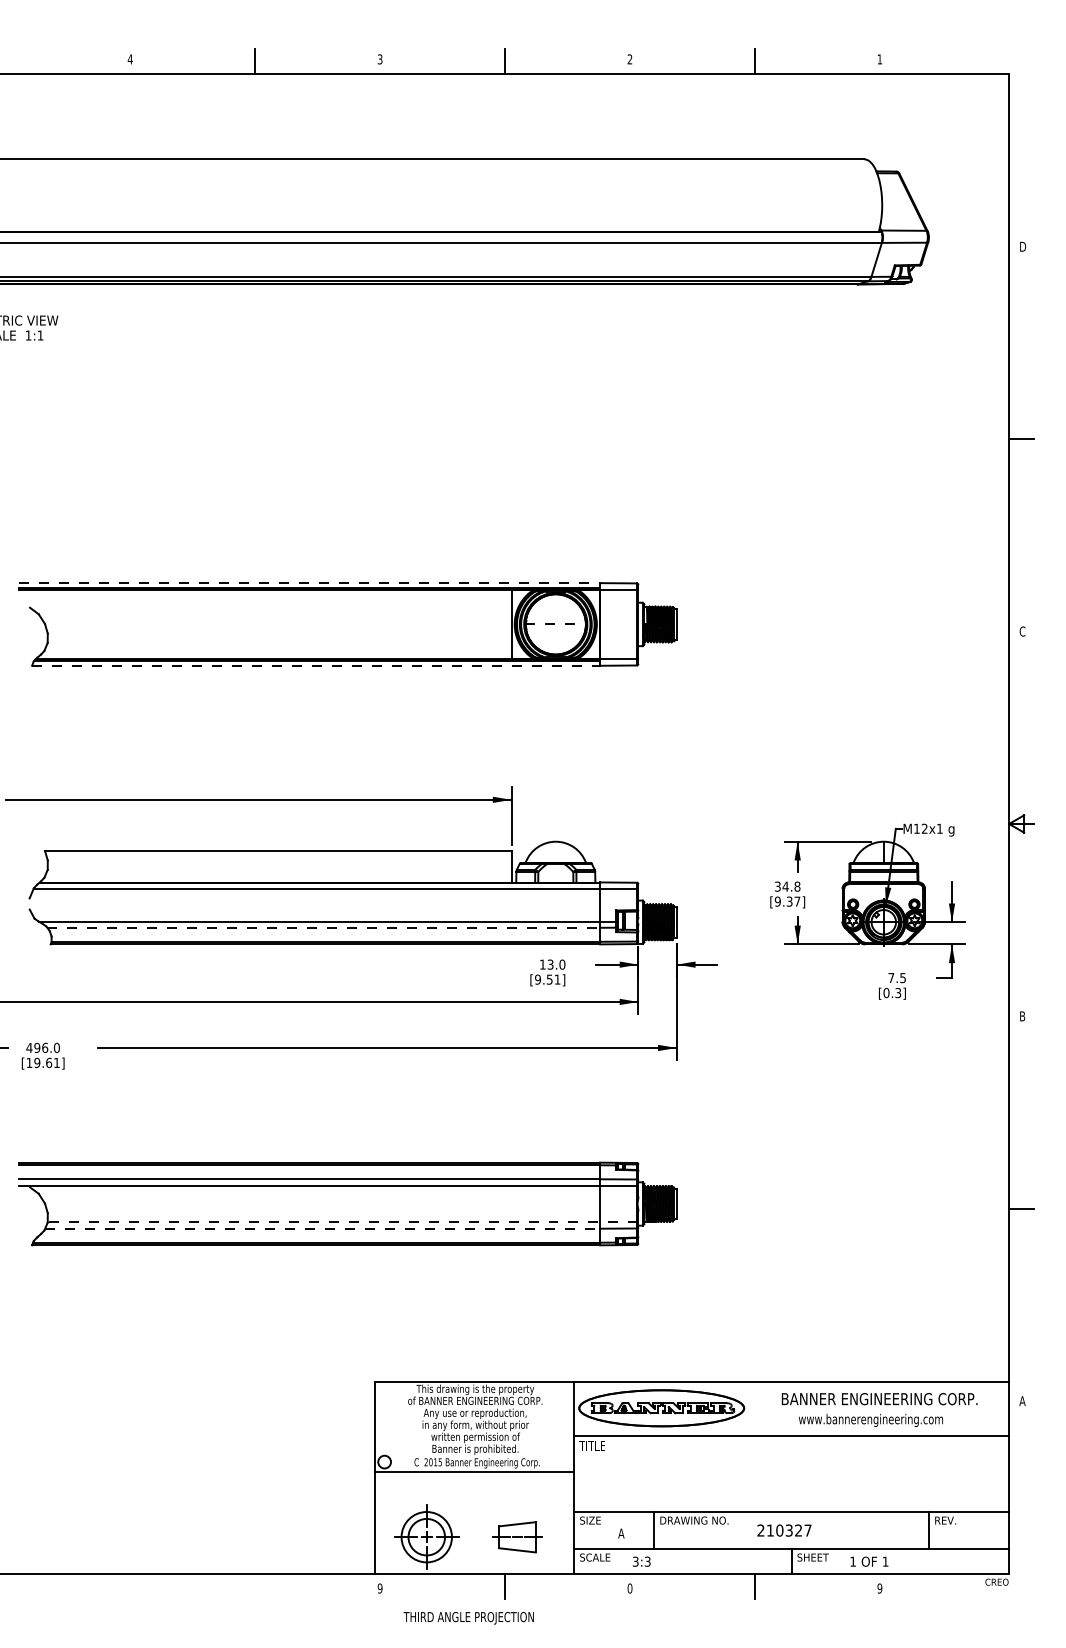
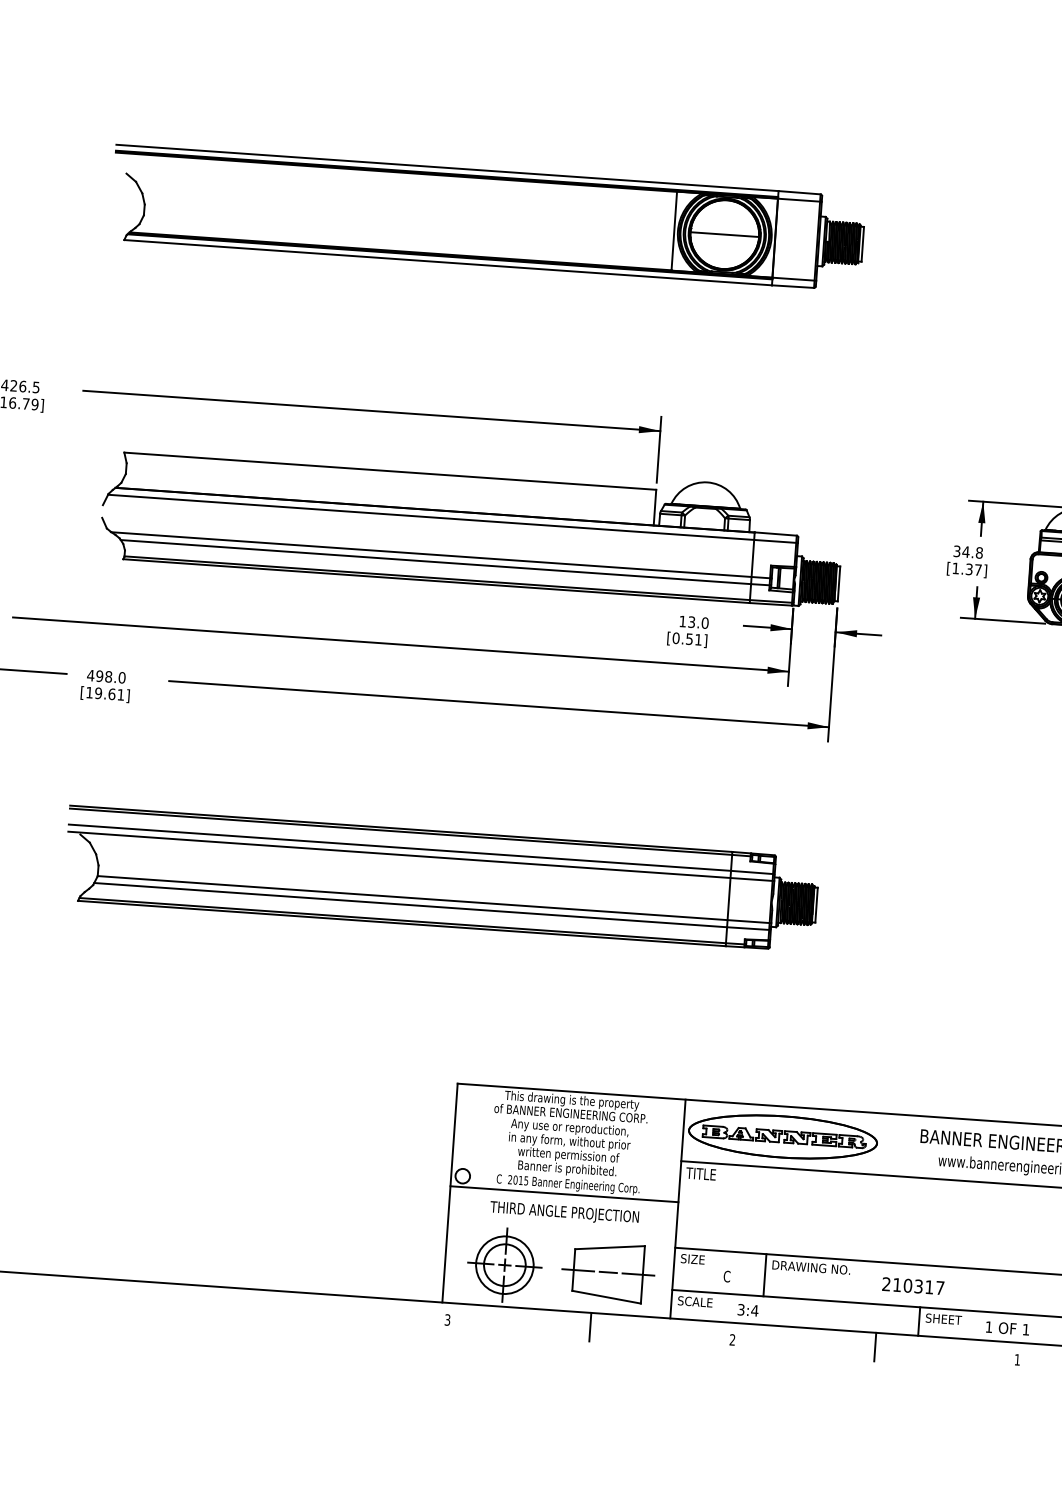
line: (310, 583) -> (448, 168), dashed -> solid
line: (555, 624) -> (724, 234), dashed -> solid
line: (316, 665) -> (448, 262), dashed -> solid
text: (777, 901) -> (955, 568), [9.37] -> [1.37]
line: (324, 927) -> (436, 561), dashed -> solid
text: (537, 979) -> (675, 638), [9.51] -> [0.51]
text: (45, 1047) -> (109, 676), 496.0 -> 498.0
line: (342, 1222) -> (433, 899), dashed -> solid
line: (323, 1228) -> (411, 904), dashed -> solid
text: (798, 1530) -> (929, 1287), 210327 -> 210317
text: (621, 1533) -> (727, 1276), A -> C
part: (517, 1537) -> (608, 1272), size x1.67
text: (647, 1561) -> (754, 1310), 3:3 -> 3:4
text: (379, 1588) -> (446, 1319), 9 -> 3
text: (629, 1588) -> (731, 1339), 0 -> 2
text: (879, 1588) -> (1017, 1359), 9 -> 1
text: (468, 1618) -> (564, 1213), moved

